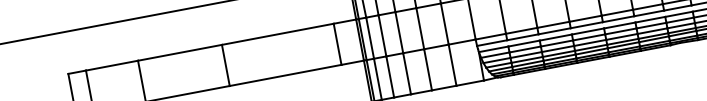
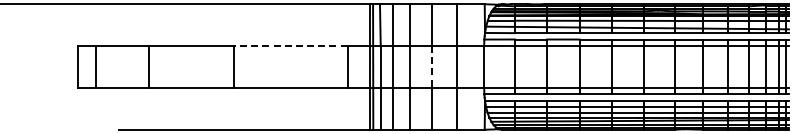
line: (420, 29) -> (431, 67), solid -> dashed
line: (277, 34) -> (290, 46), solid -> dashed

